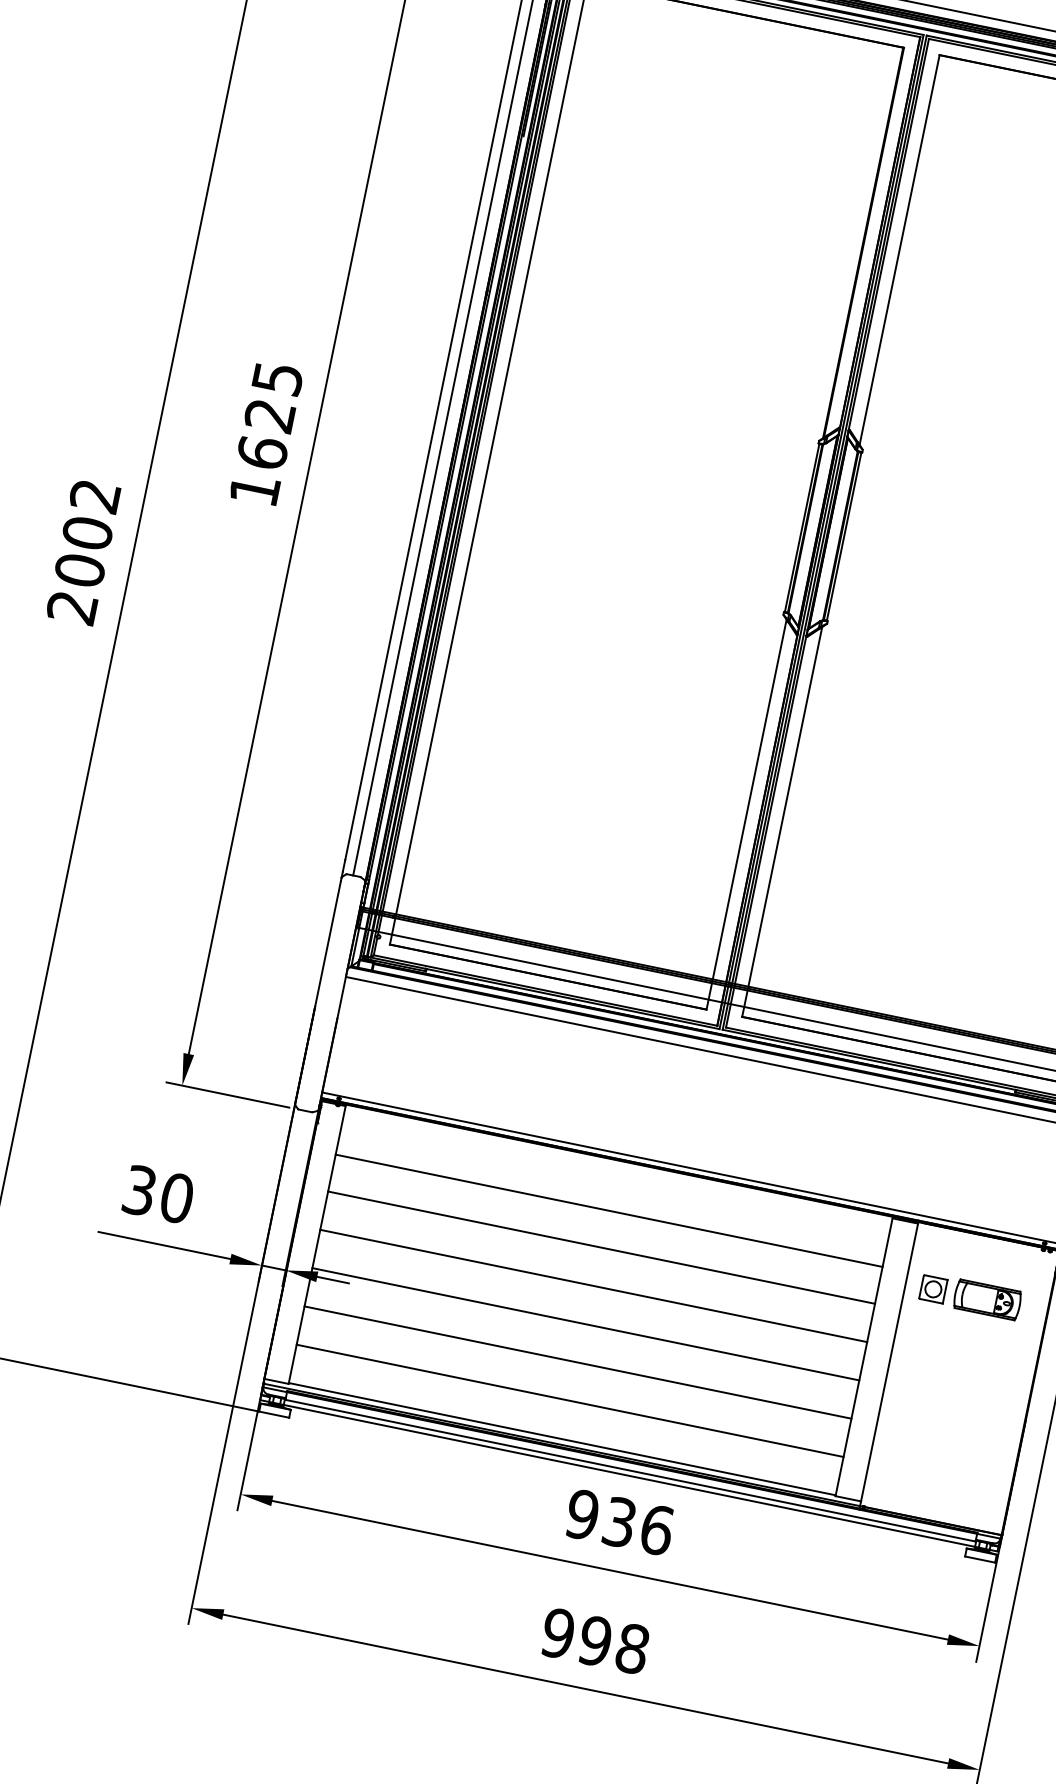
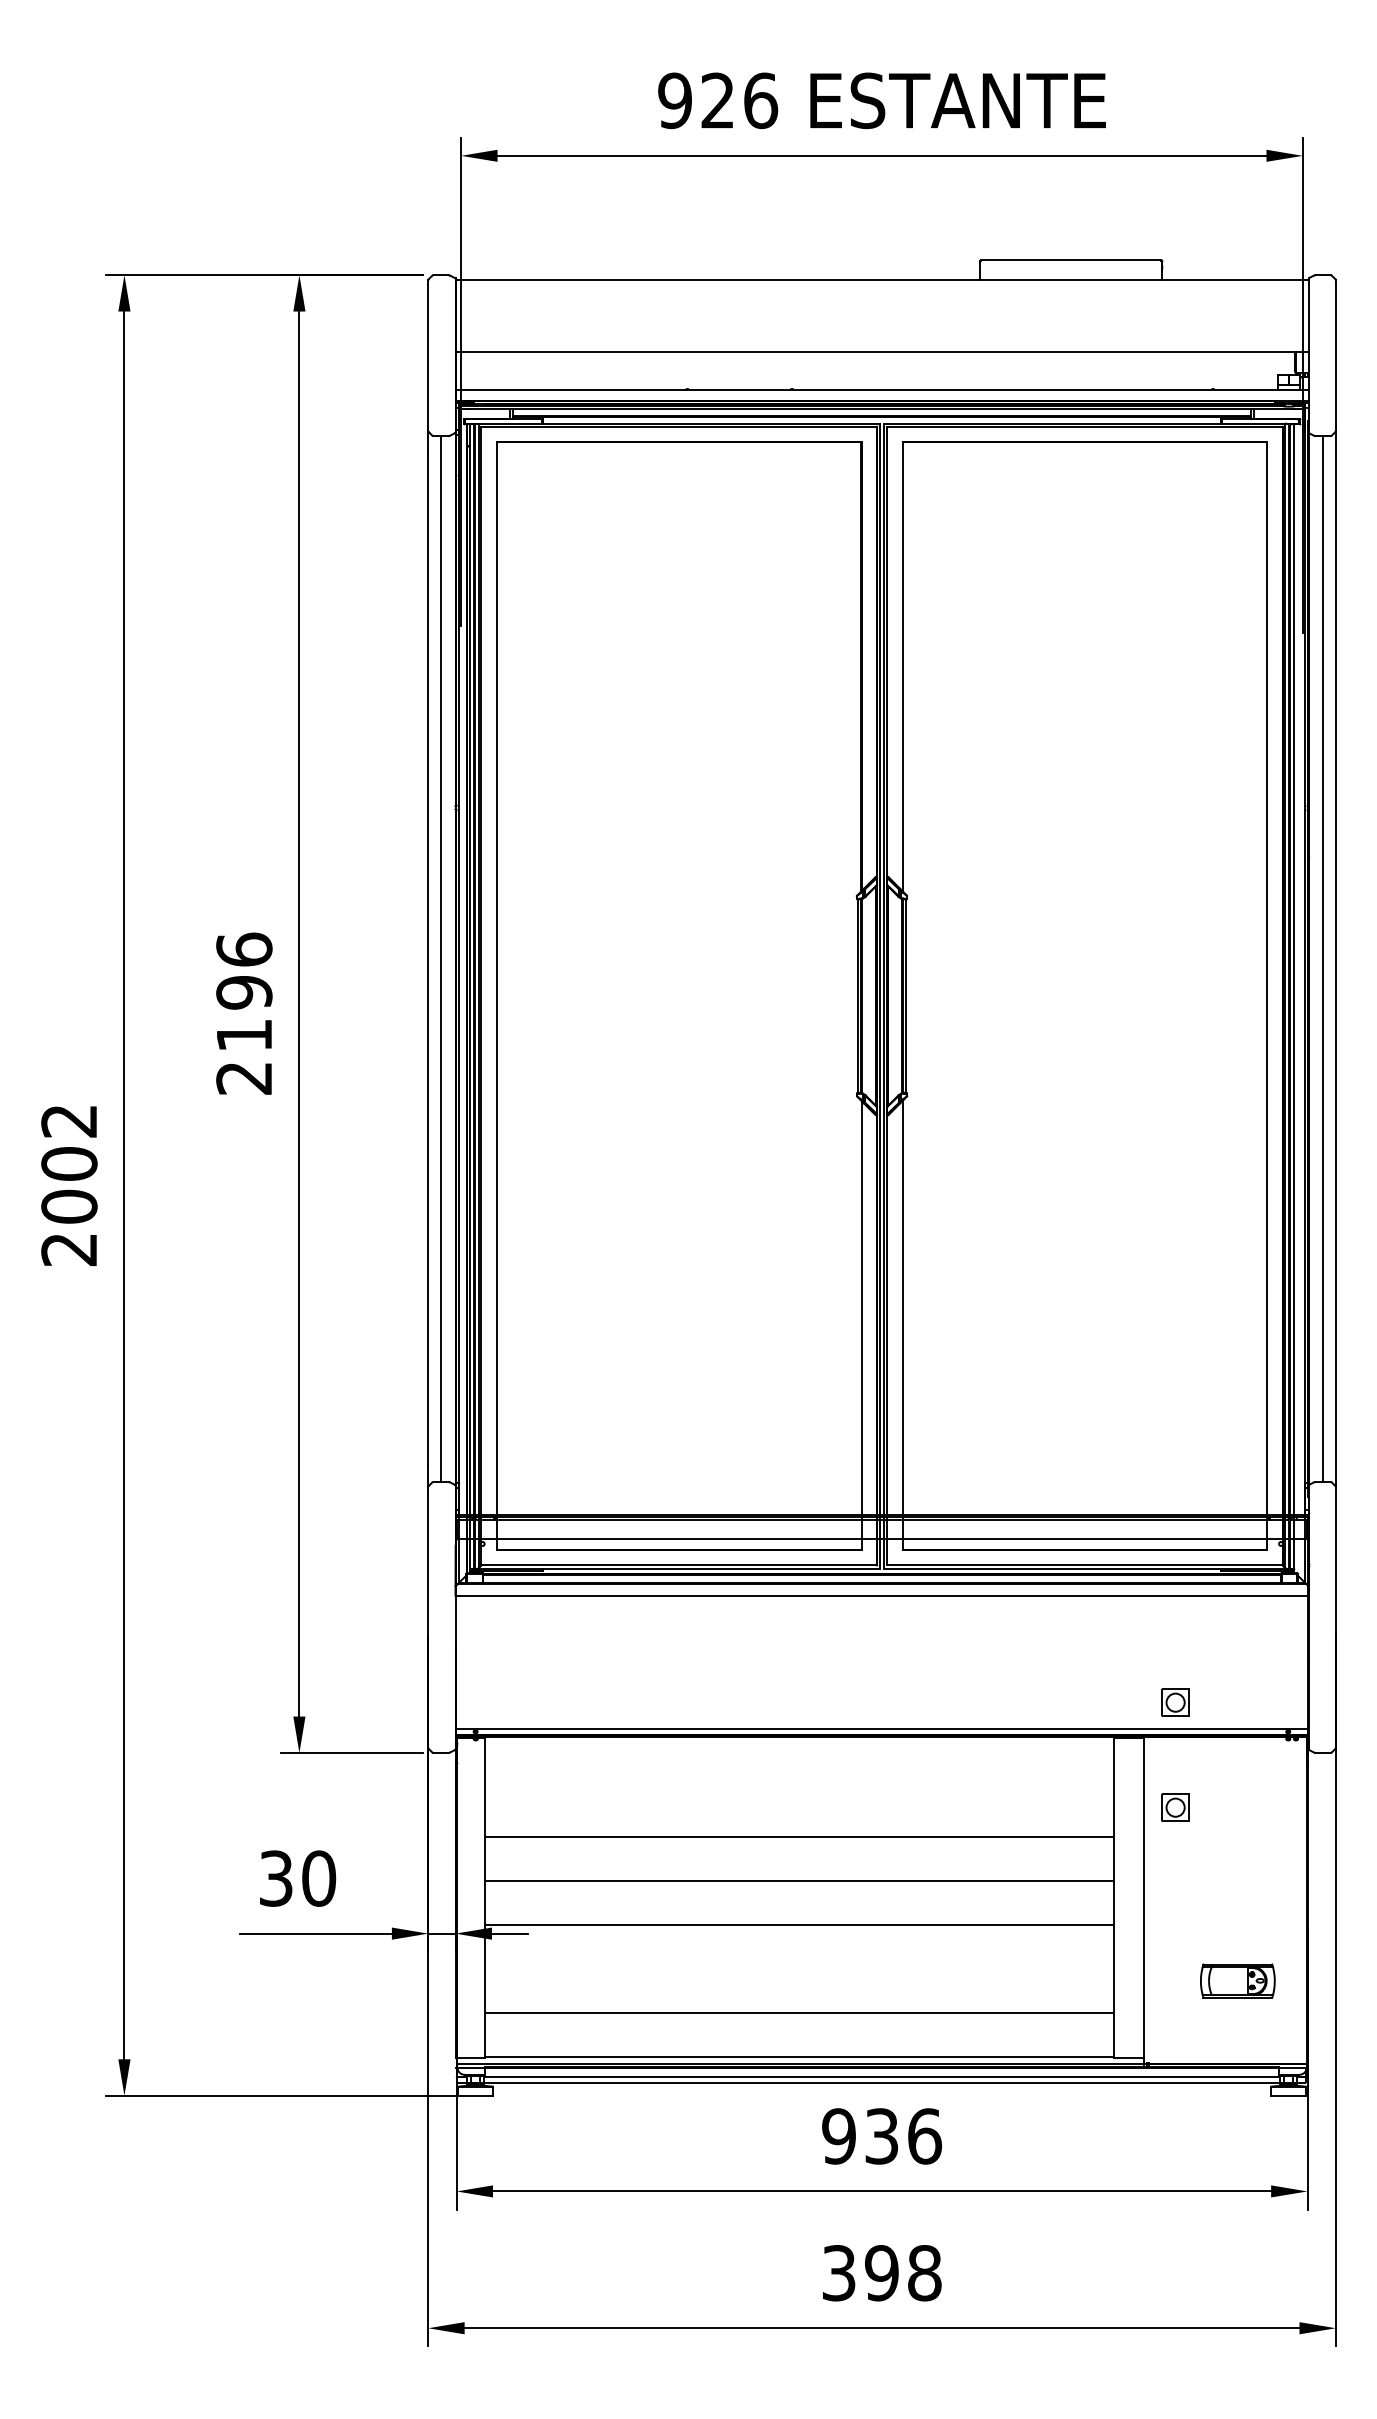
text: (266, 433) -> (244, 1013), 1625 -> 2196
part: (952, 1198) -> (1175, 1702), added
line: (609, 1210) -> (799, 1794), removed
part: (987, 1299) -> (1237, 1980), moved
line: (577, 1362) -> (799, 1969), removed
text: (557, 1633) -> (838, 2273), 998 -> 398

